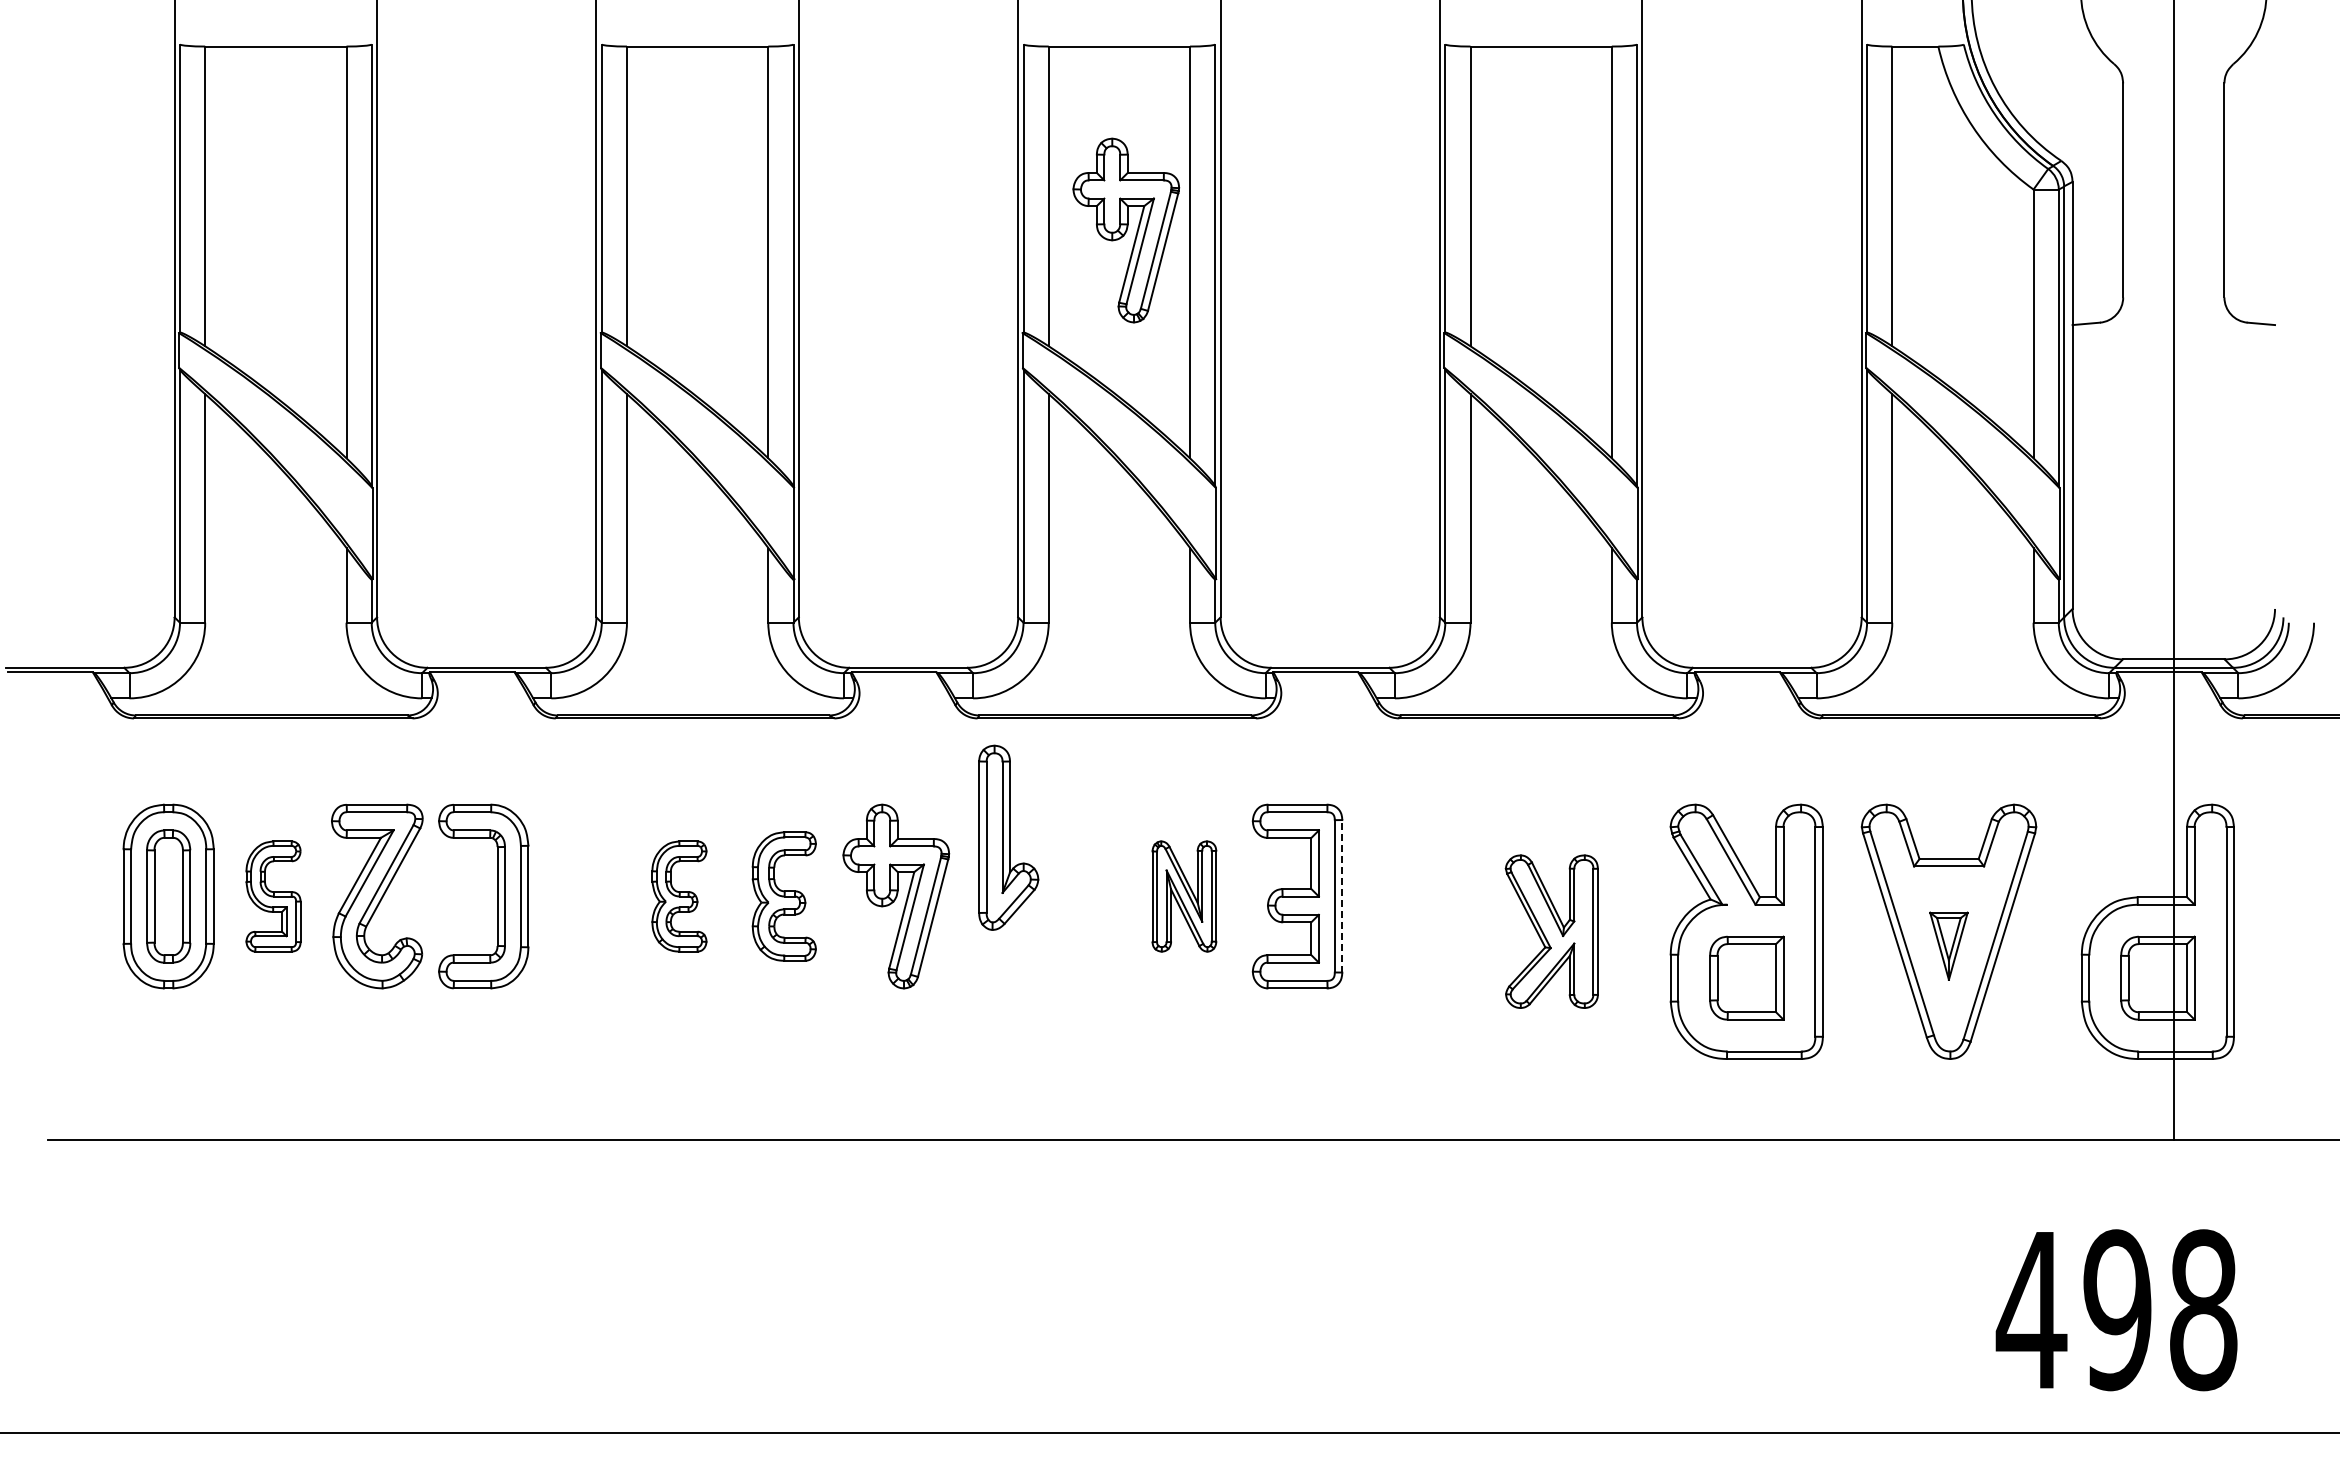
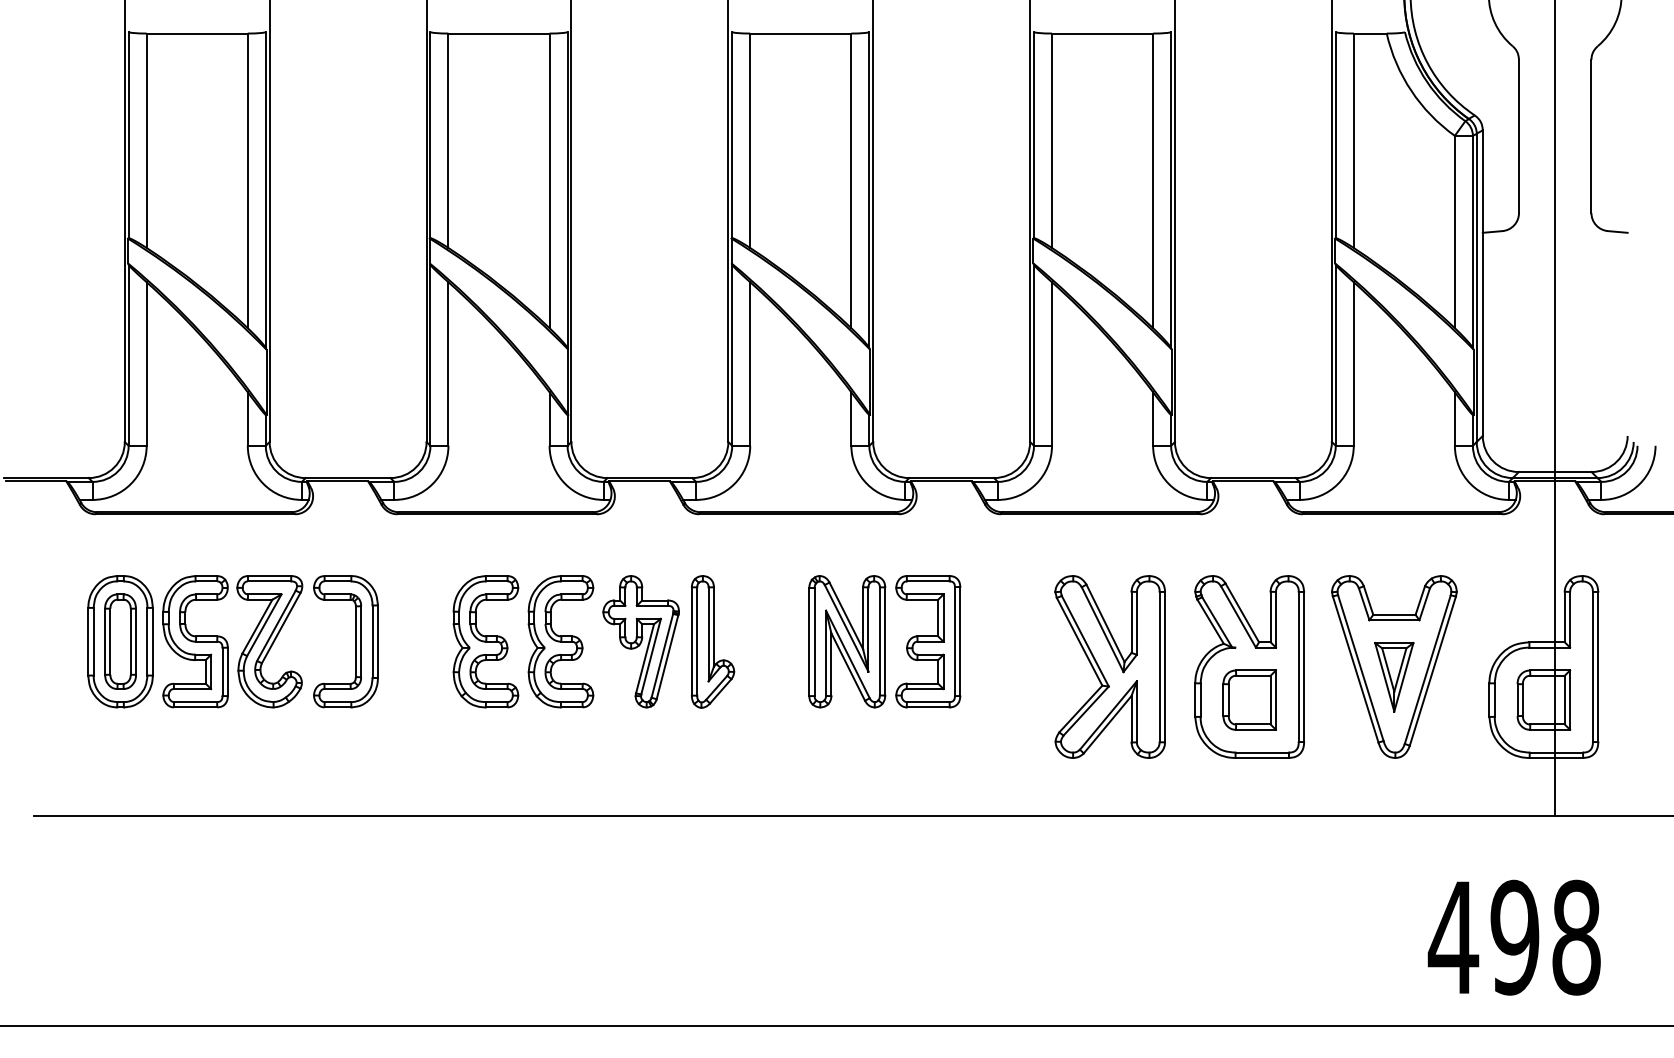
part: (1126, 230) -> (805, 165), removed
part: (1008, 837) -> (712, 641), moved
line: (1342, 895) -> (960, 640), dashed -> solid
part: (273, 896) -> (195, 641), size x1.67
part: (679, 896) -> (486, 641), size x1.67
part: (784, 896) -> (561, 641), size x1.43
part: (1184, 896) -> (847, 641), size x1.67
part: (1551, 931) -> (1109, 666), size x1.67
part: (1948, 946) -> (1394, 677), size x1.43

